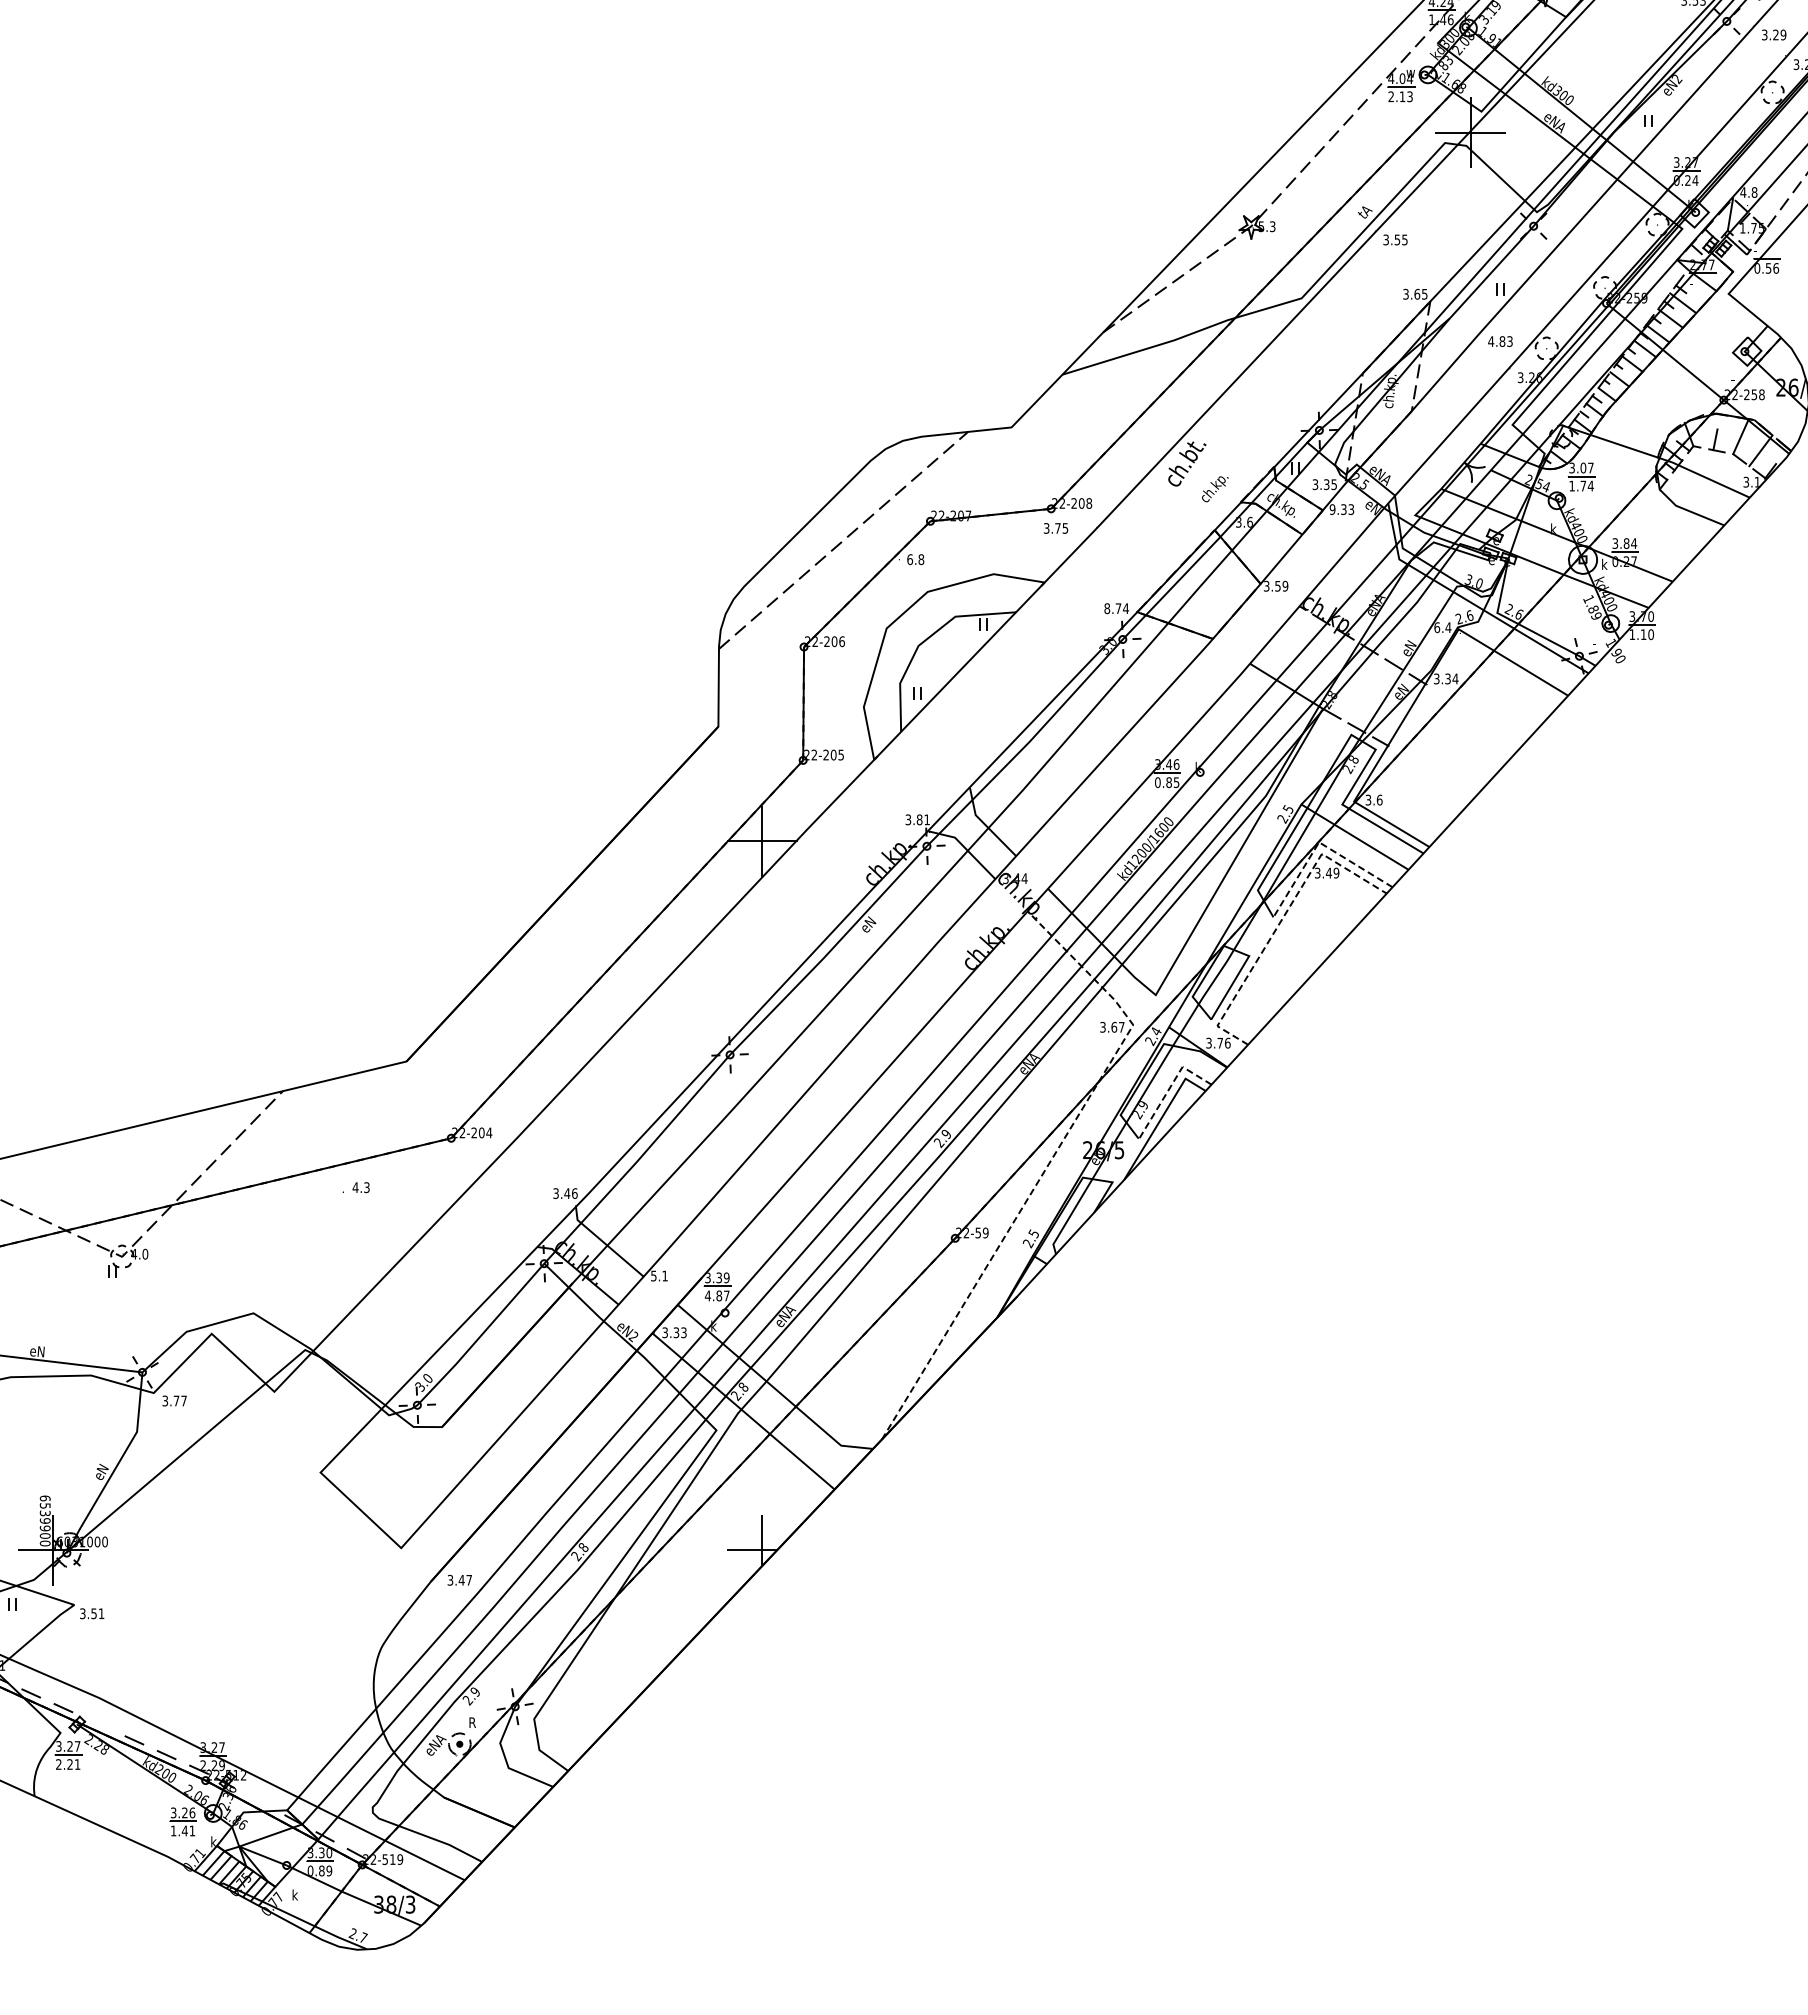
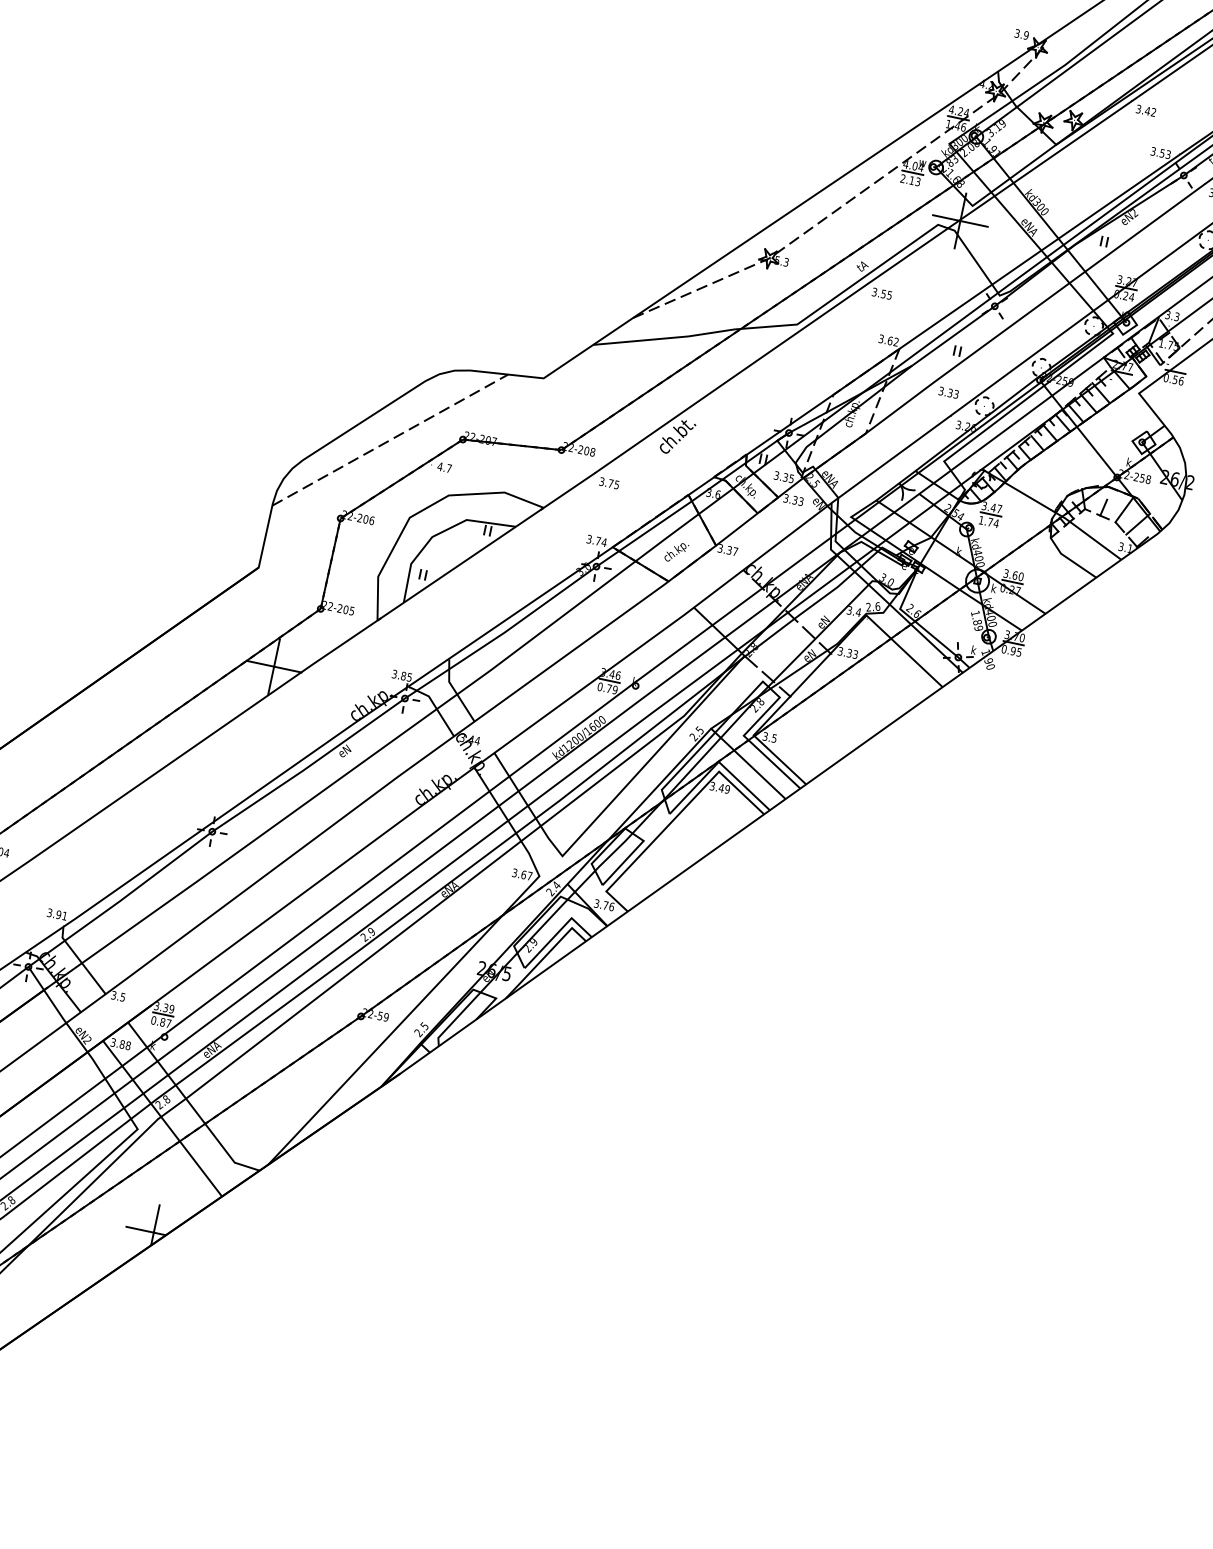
text: (1748, 192) -> (1172, 315), 4.8 -> 3.3
text: (1424, 293) -> (896, 341), 3.65 -> 3.62
text: (1496, 341) -> (945, 392), 4.83 -> 3.33
text: (1734, 378) -> (1129, 462), - -> k
text: (1583, 467) -> (993, 507), 3.07 -> 3.47
text: (1215, 489) -> (676, 552), moved
text: (1332, 509) -> (786, 498), 9.33 -> 3.33
text: (1055, 528) -> (608, 483), moved
text: (1630, 543) -> (1018, 576), 3.84 -> 3.60
text: (915, 559) -> (444, 467), 6.8 -> 4.7
text: (1281, 585) -> (732, 550), 3.59 -> 3.37
text: (1107, 608) -> (589, 539), 8.74 -> 3.74
text: (1437, 627) -> (849, 610), 6.4 -> 3.4
text: (1641, 634) -> (1011, 650), 1.10 -> 0.95
text: (1596, 642) -> (974, 649), - -> k
text: (1455, 678) -> (855, 654), 3.34 -> 3.33
text: (1172, 782) -> (611, 689), 0.85 -> 0.79
text: (1379, 799) -> (774, 737), 3.6 -> 3.5
text: (926, 819) -> (409, 677), 3.81 -> 3.85
line: (1319, 842) -> (719, 762), dashed -> solid
line: (1279, 923) -> (673, 820), dashed -> solid
line: (1169, 1088) -> (557, 933), dashed -> solid
line: (1048, 1164) -> (448, 973), dashed -> solid
text: (570, 1193) -> (61, 915), 3.46 -> 3.91
text: (659, 1275) -> (118, 995), 5.1 -> 3.5
text: (707, 1295) -> (153, 1020), 4.87 -> 0.87
text: (679, 1332) -> (124, 1044), 3.33 -> 3.88

